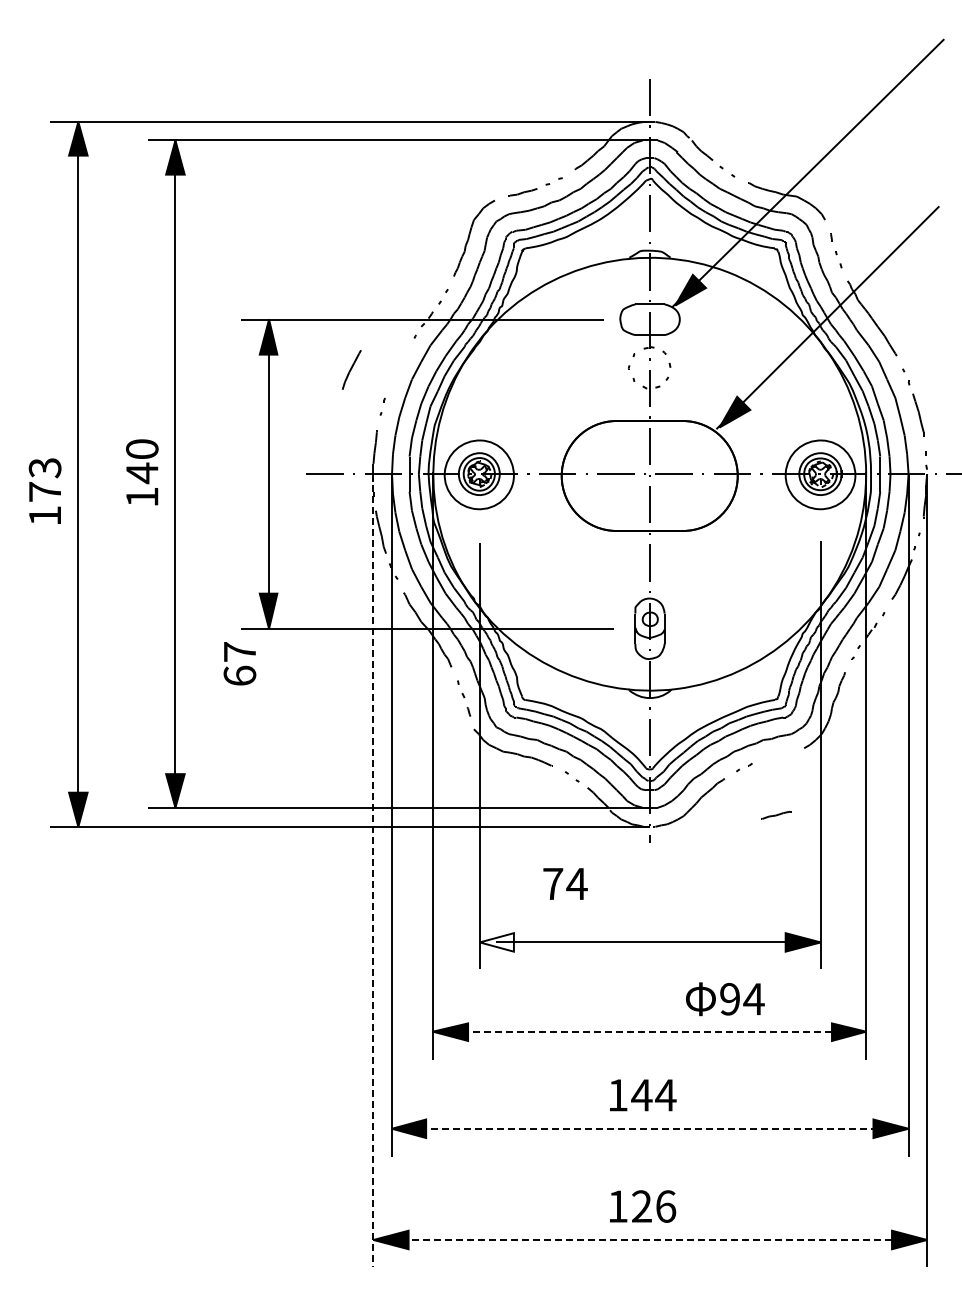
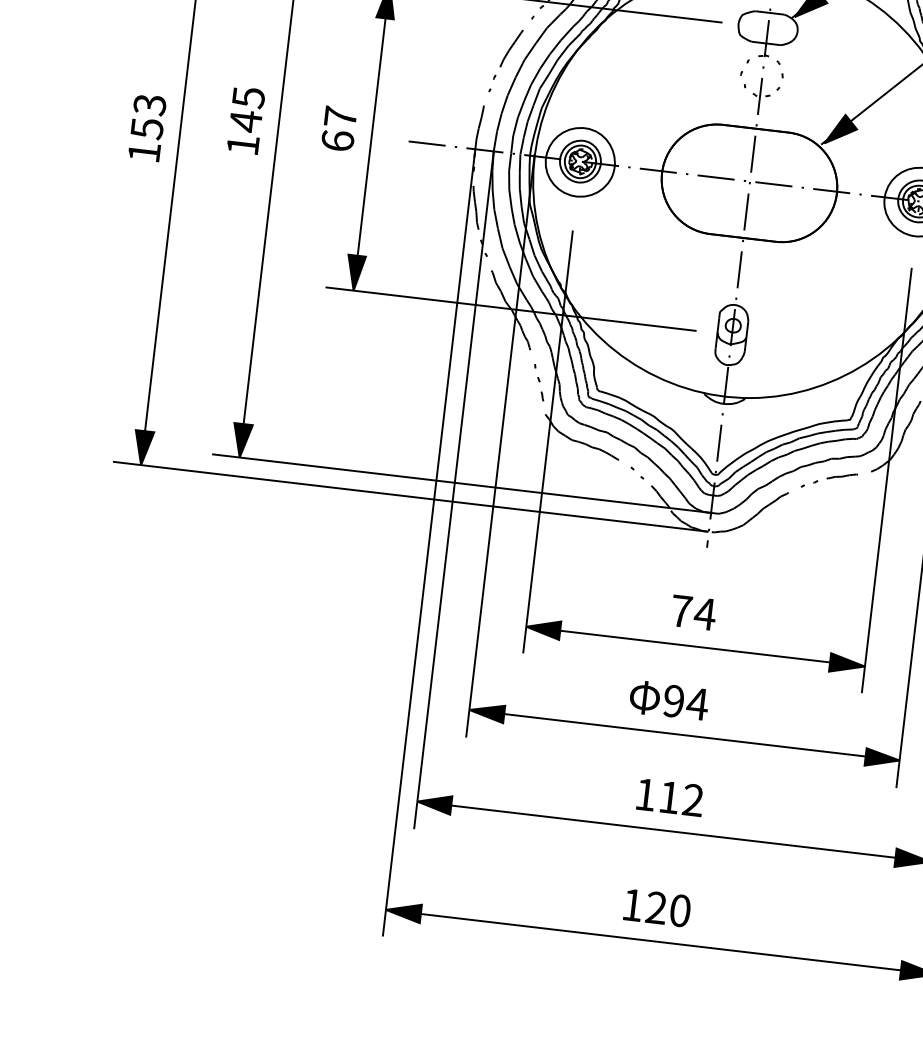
part: (351, 369) -> (511, 48), moved
text: (142, 449) -> (248, 97), 140 -> 145
text: (45, 492) -> (147, 129), 173 -> 153
text: (239, 663) -> (338, 128), moved
line: (776, 814) -> (842, 475), moved
line: (373, 870) -> (429, 542), dashed -> solid
text: (565, 883) -> (693, 612), moved
fill: (496, 942) -> (542, 628), added
text: (725, 999) -> (669, 701), moved
line: (650, 1031) -> (685, 735), dashed -> solid
text: (653, 1095) -> (680, 799), 144 -> 112
line: (650, 1128) -> (674, 831), dashed -> solid
text: (666, 1206) -> (680, 910), 126 -> 120
line: (649, 1239) -> (660, 941), dashed -> solid

